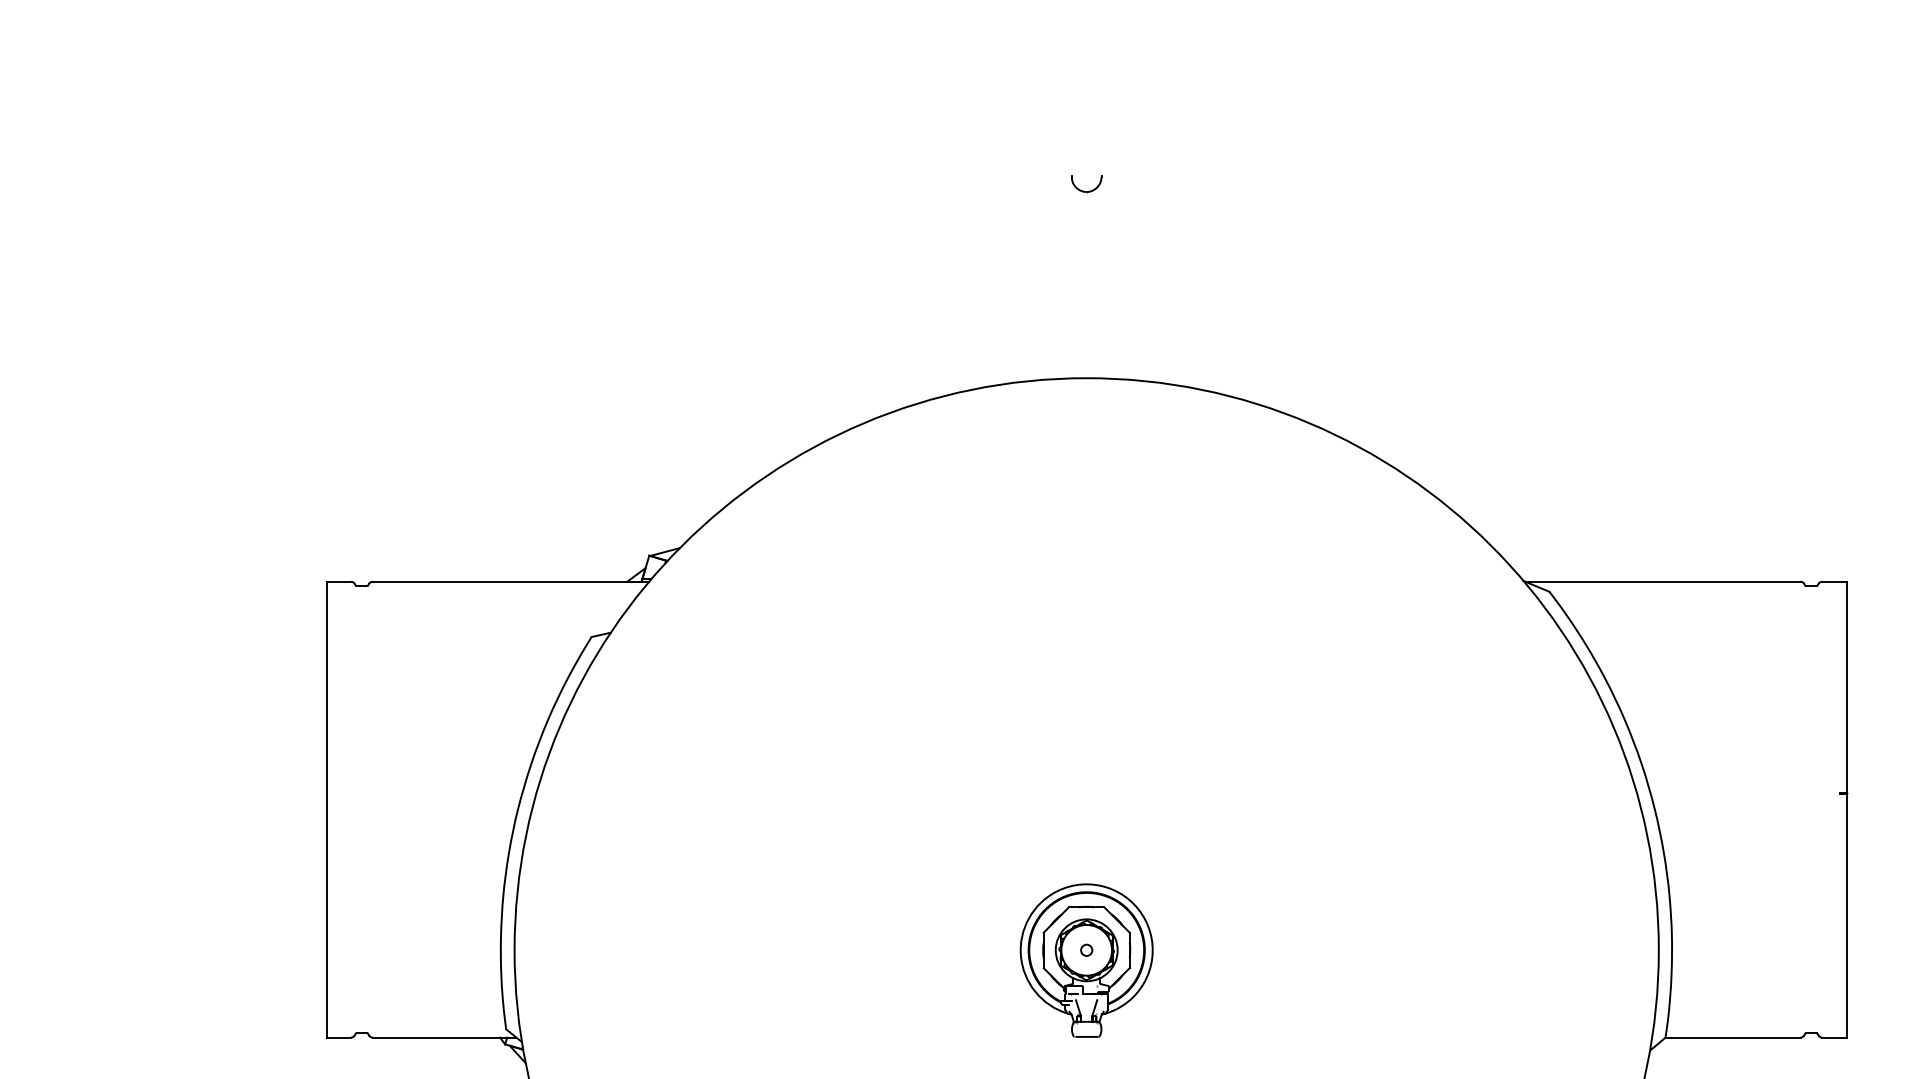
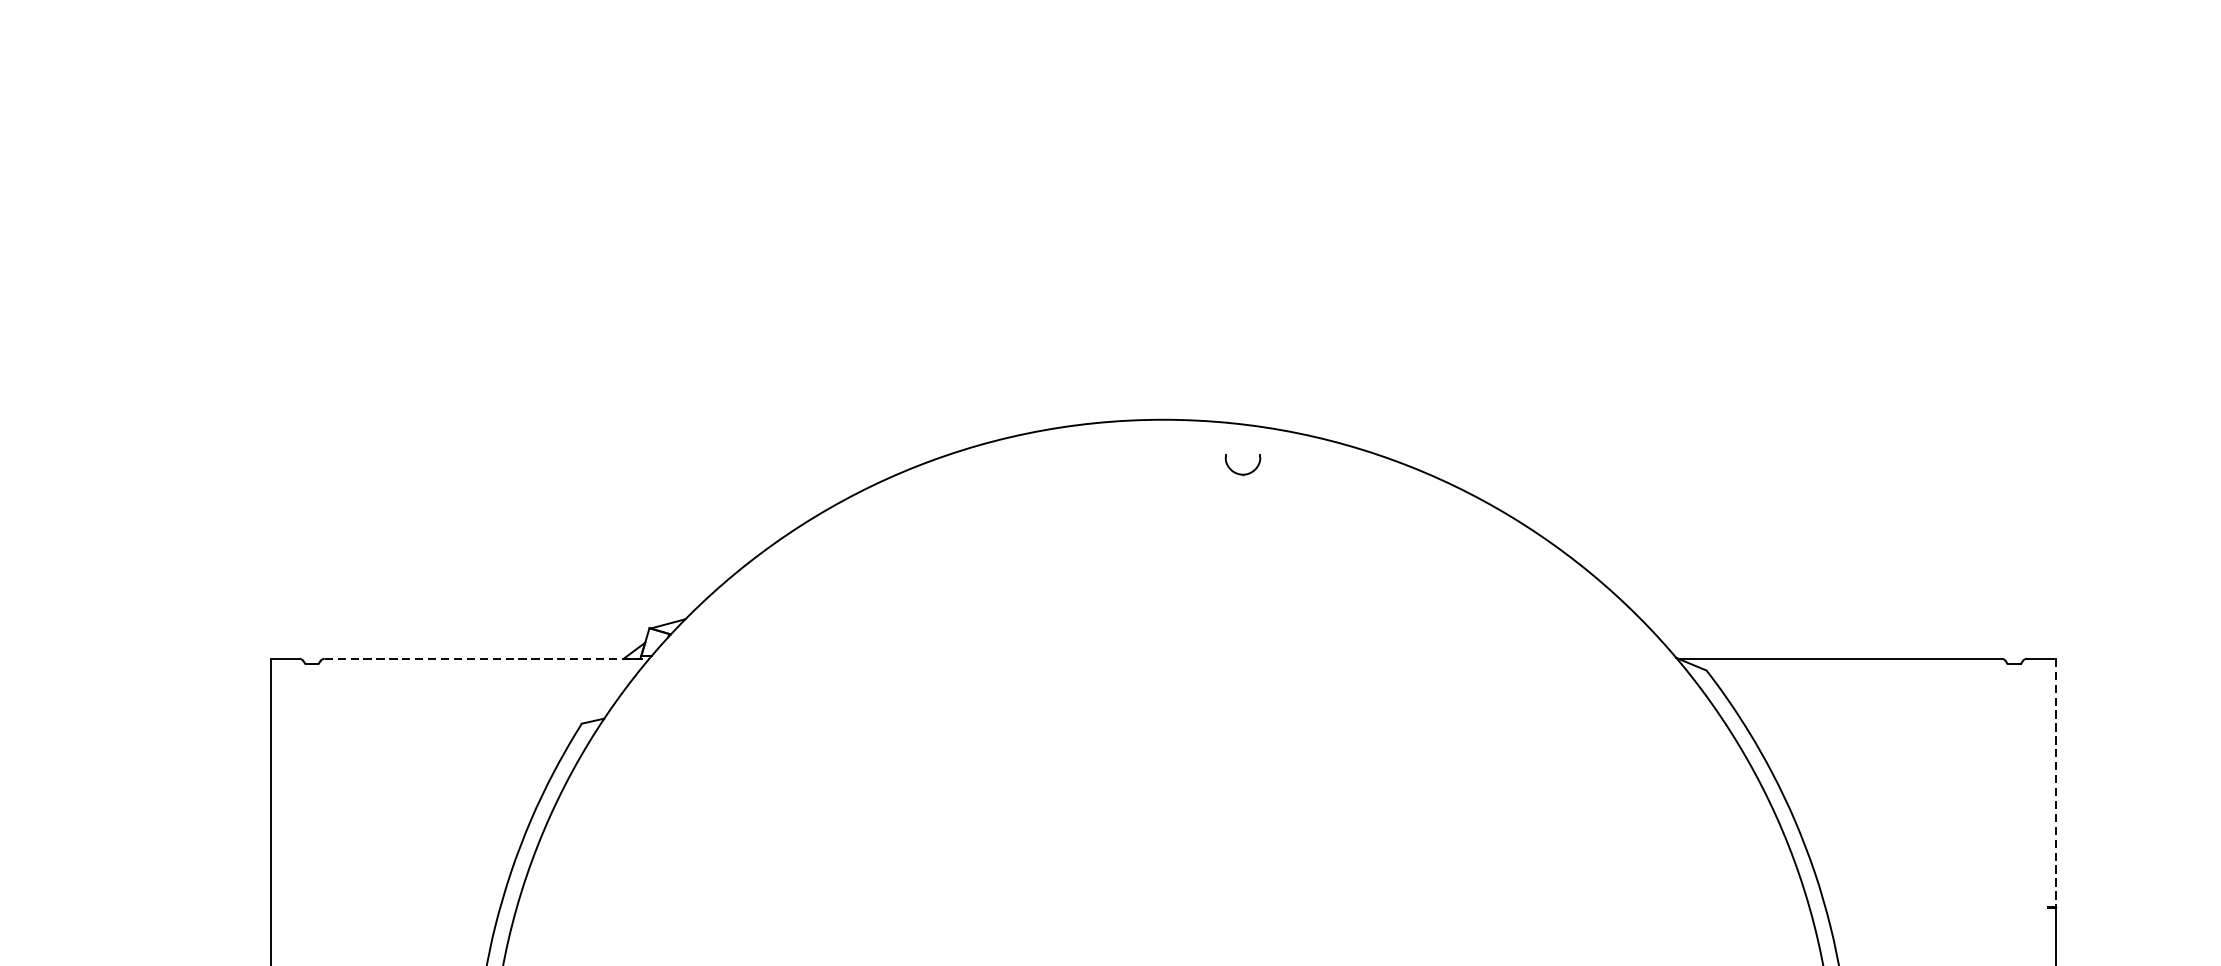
part: (1083, 190) -> (1239, 472), moved
line: (511, 581) -> (487, 658), solid -> dashed
line: (1846, 687) -> (2055, 782), solid -> dashed

